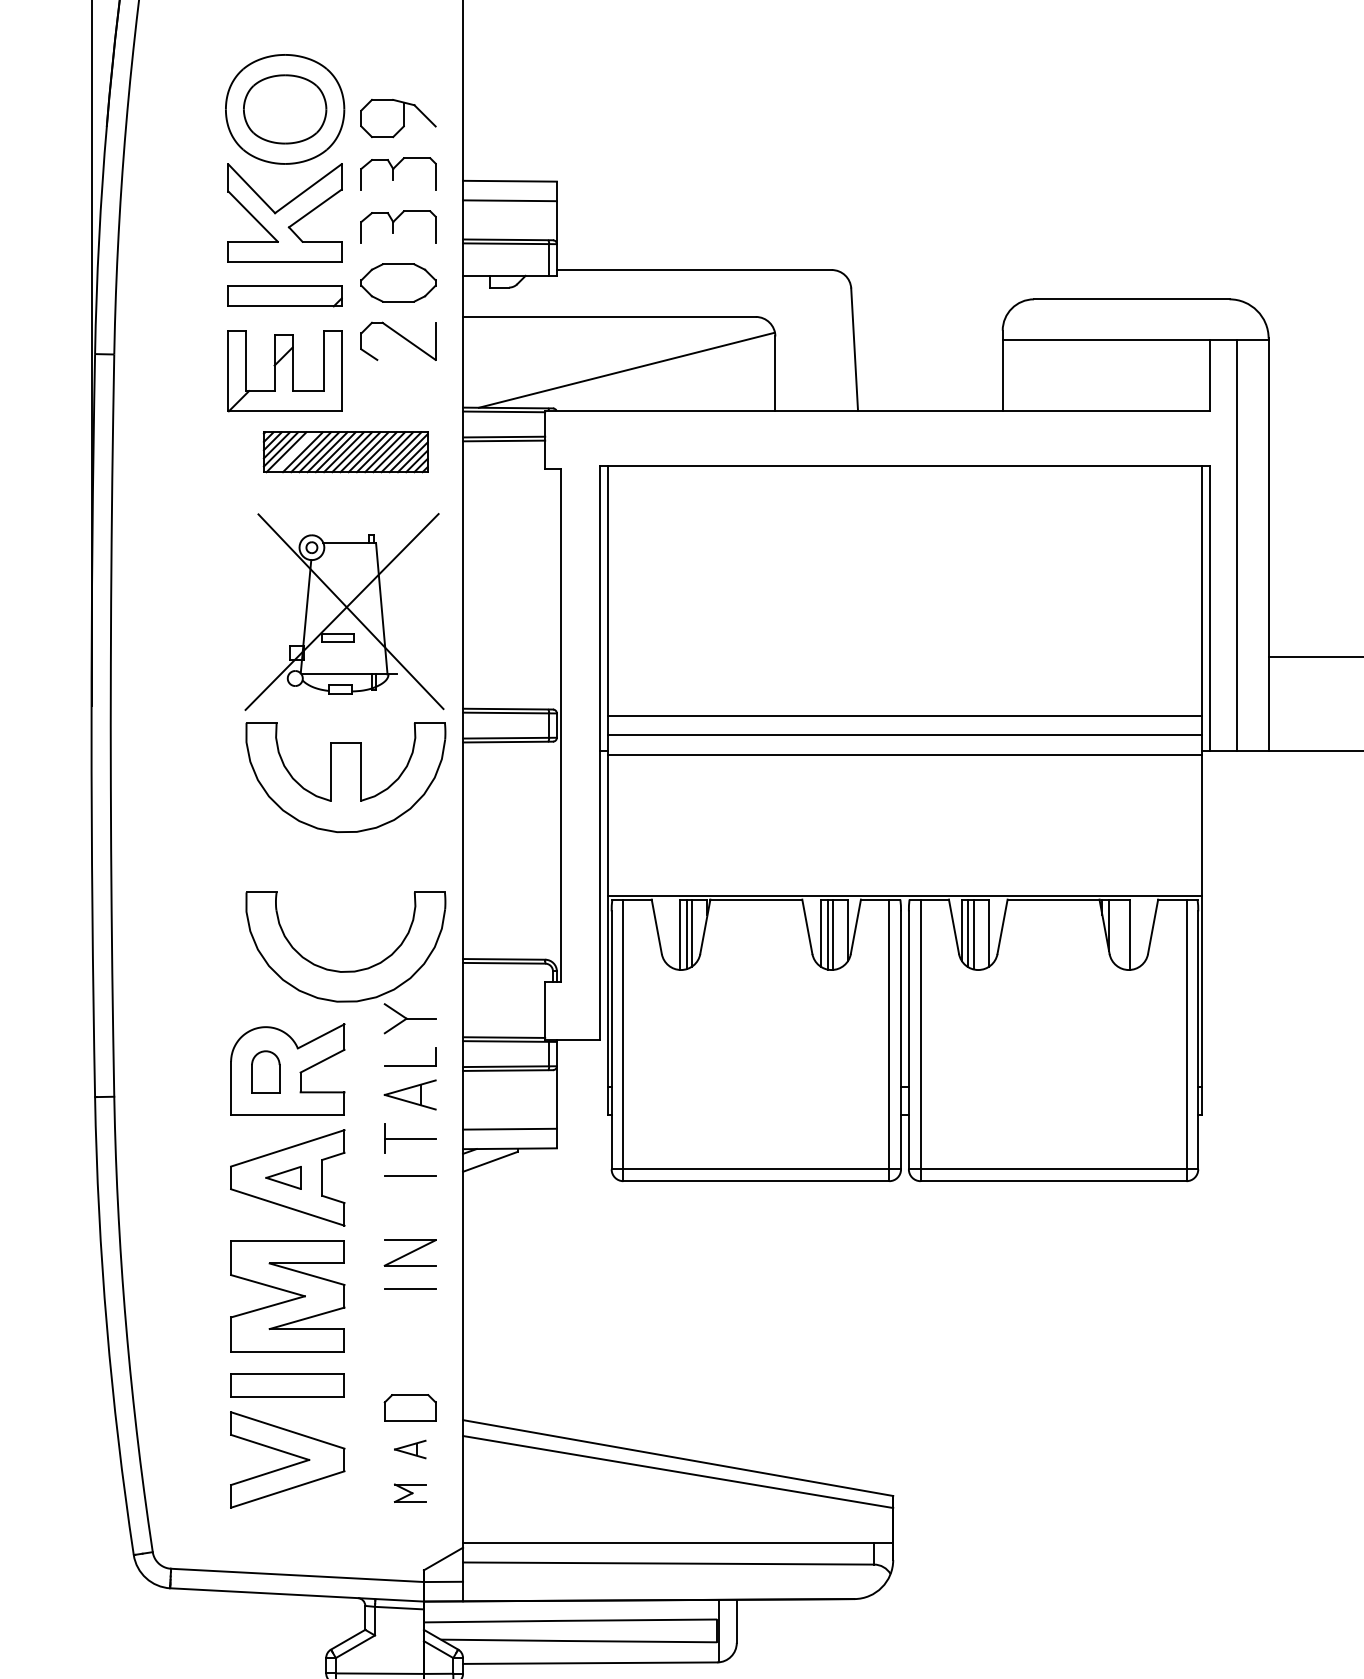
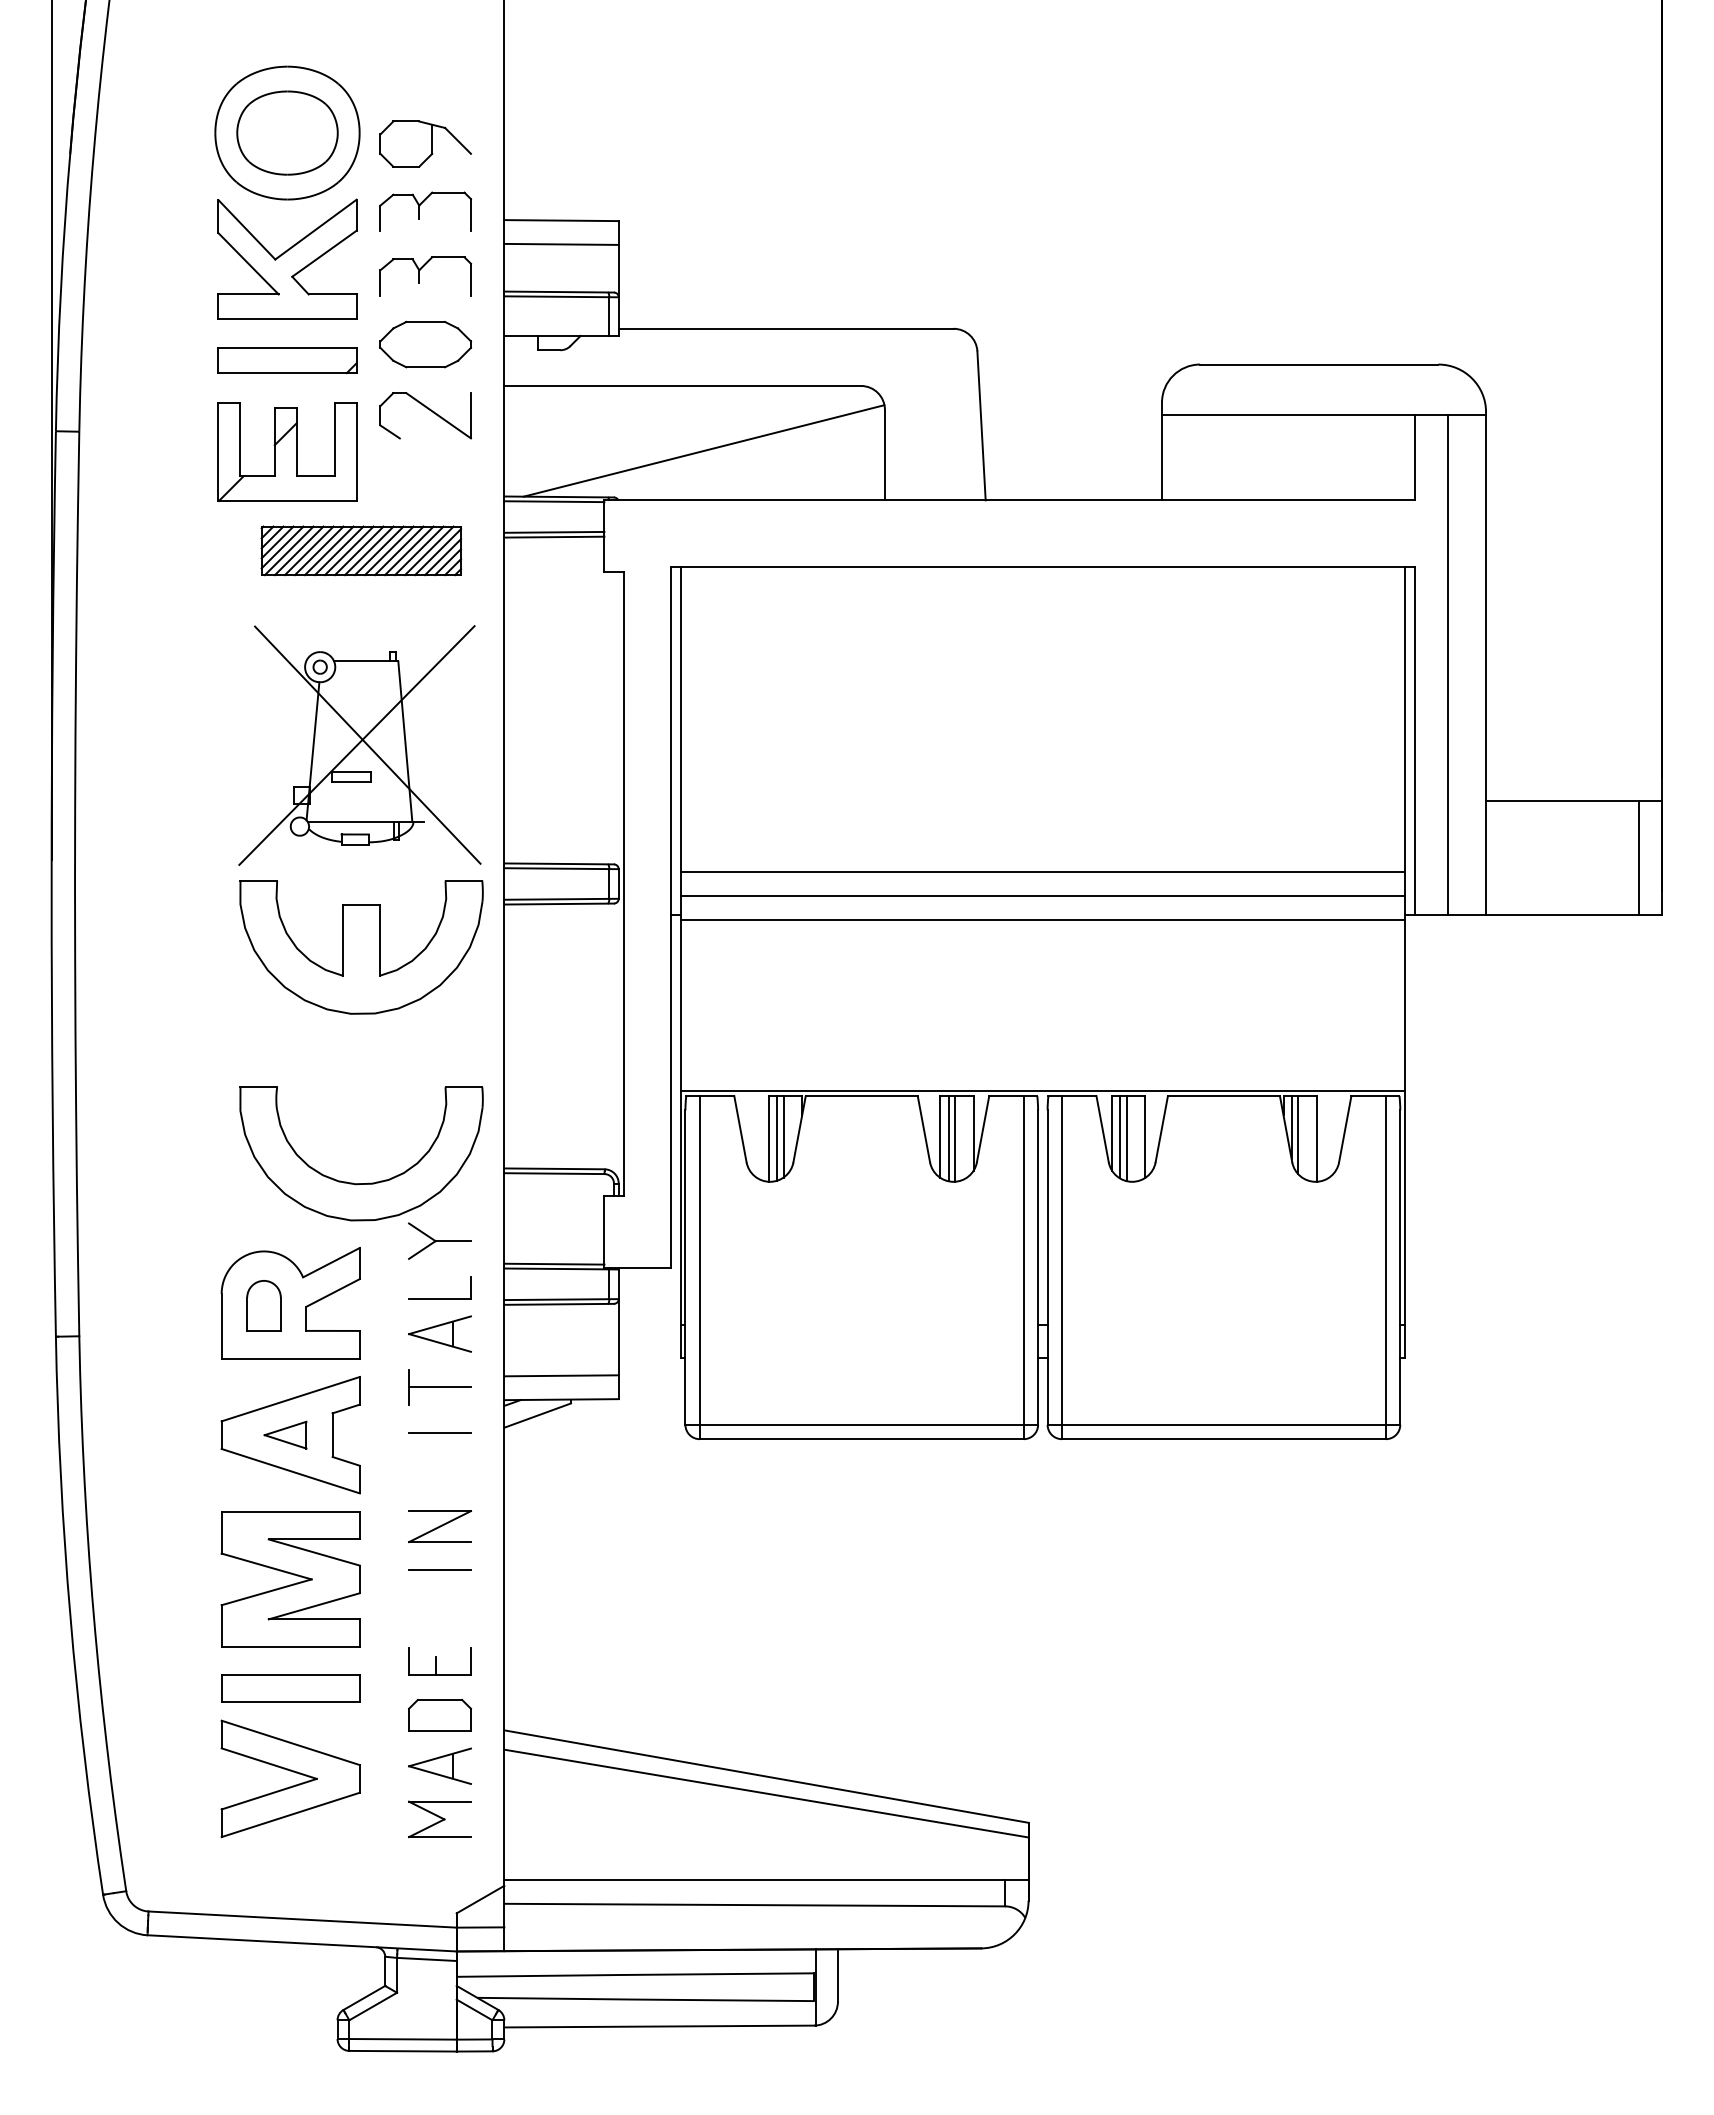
line: (294, 451) -> (298, 550), added
line: (1114, 931) -> (1298, 1135), added
part: (409, 1363) -> (439, 1661), added
part: (409, 1448) -> (439, 1765), size x1.67
part: (409, 1493) -> (439, 1819), size x1.67

